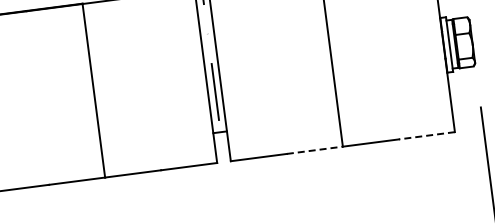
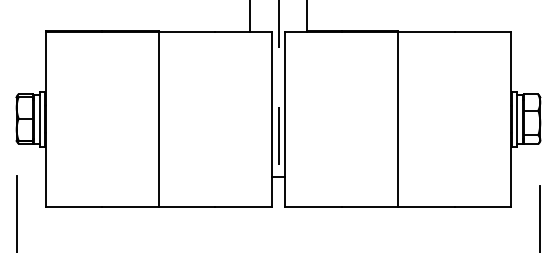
line: (426, 135) -> (482, 206), dashed -> solid
line: (315, 149) -> (370, 206), dashed -> solid

